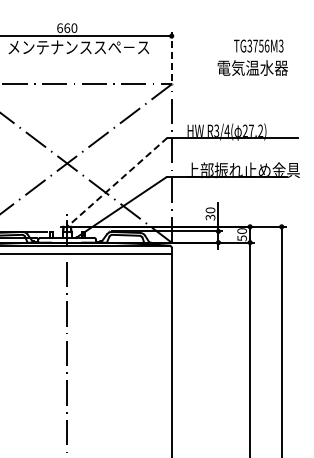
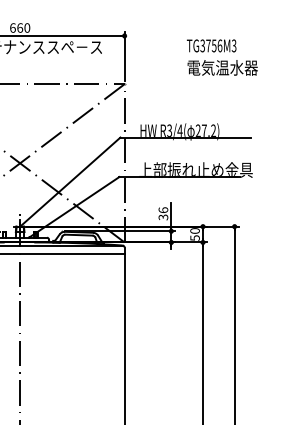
line: (171, 56) -> (124, 56), dashed -> solid
text: (252, 67) -> (222, 67), moved
line: (117, 182) -> (70, 182), dashed -> solid
text: (210, 210) -> (163, 210), 30 -> 36

